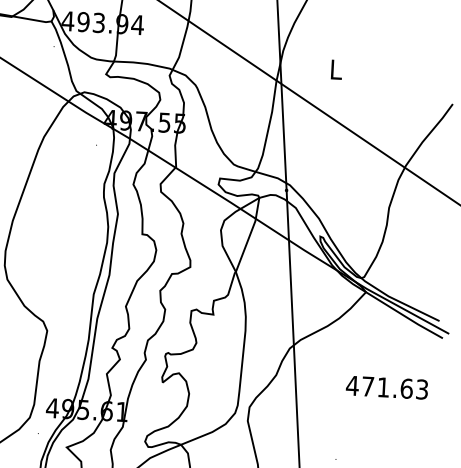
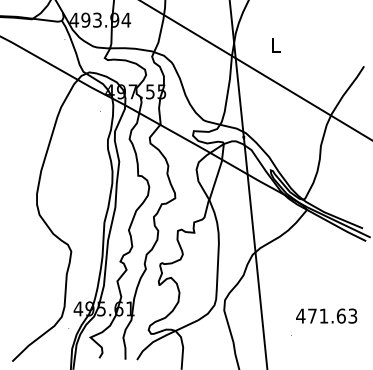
text: (386, 386) -> (326, 315), moved

